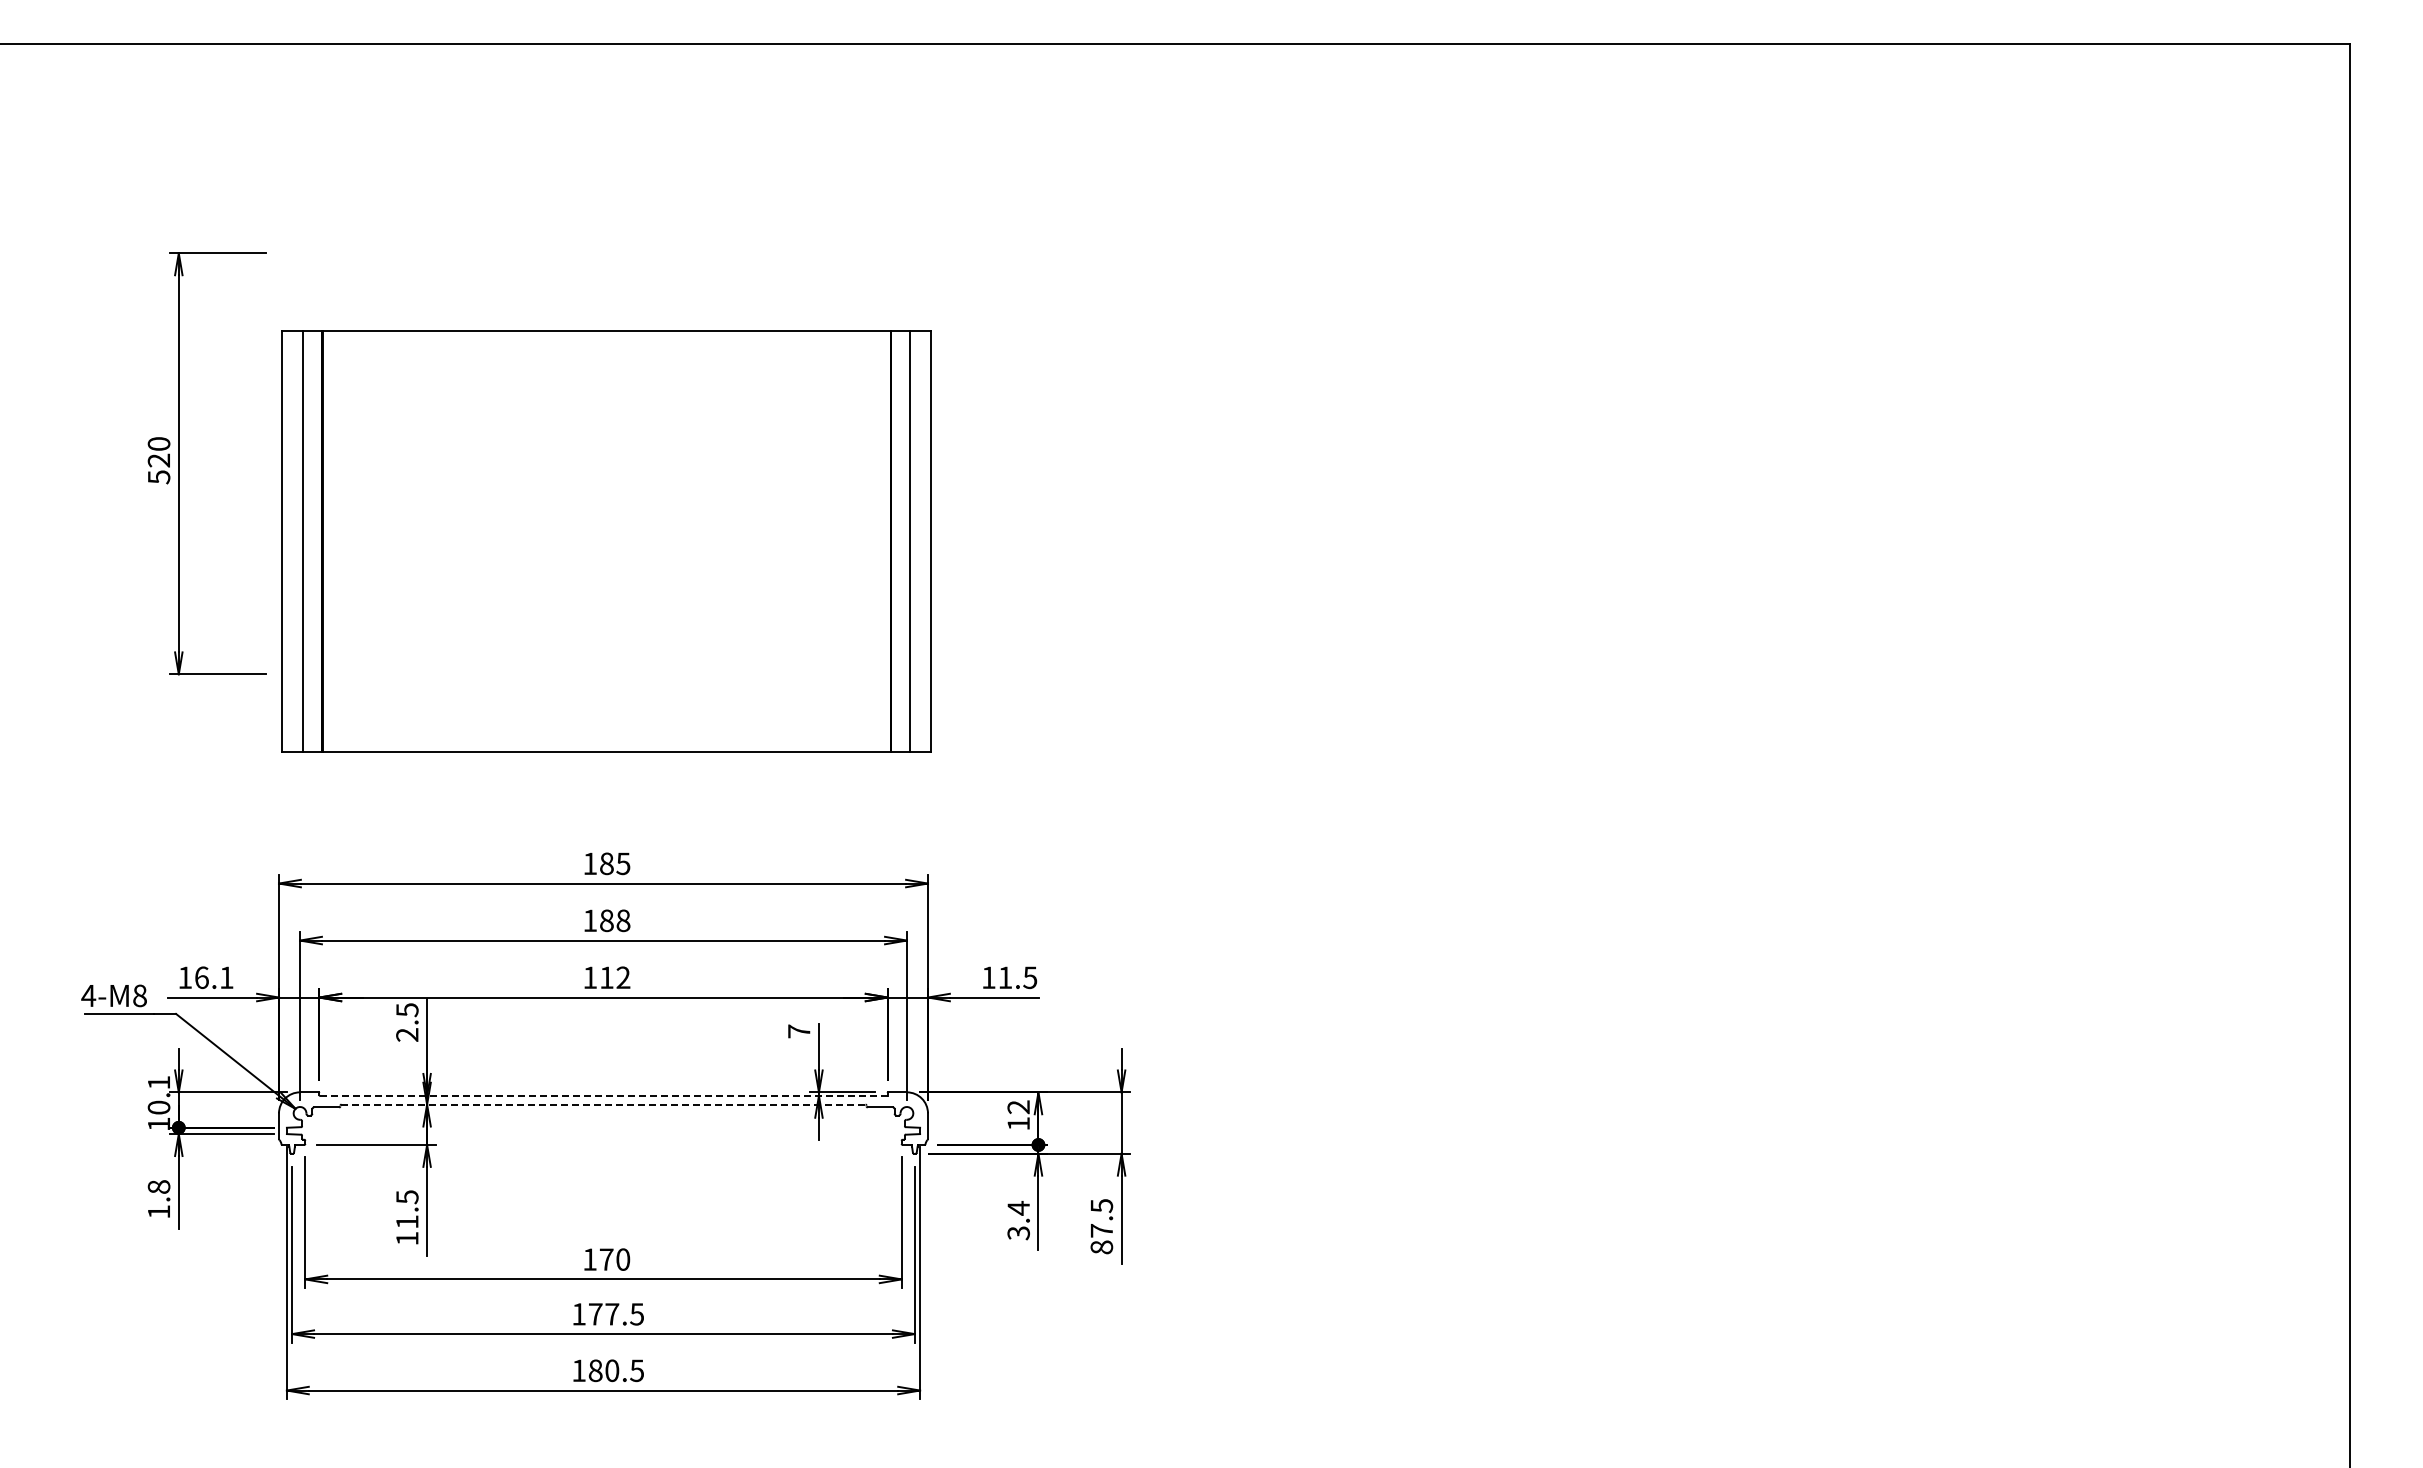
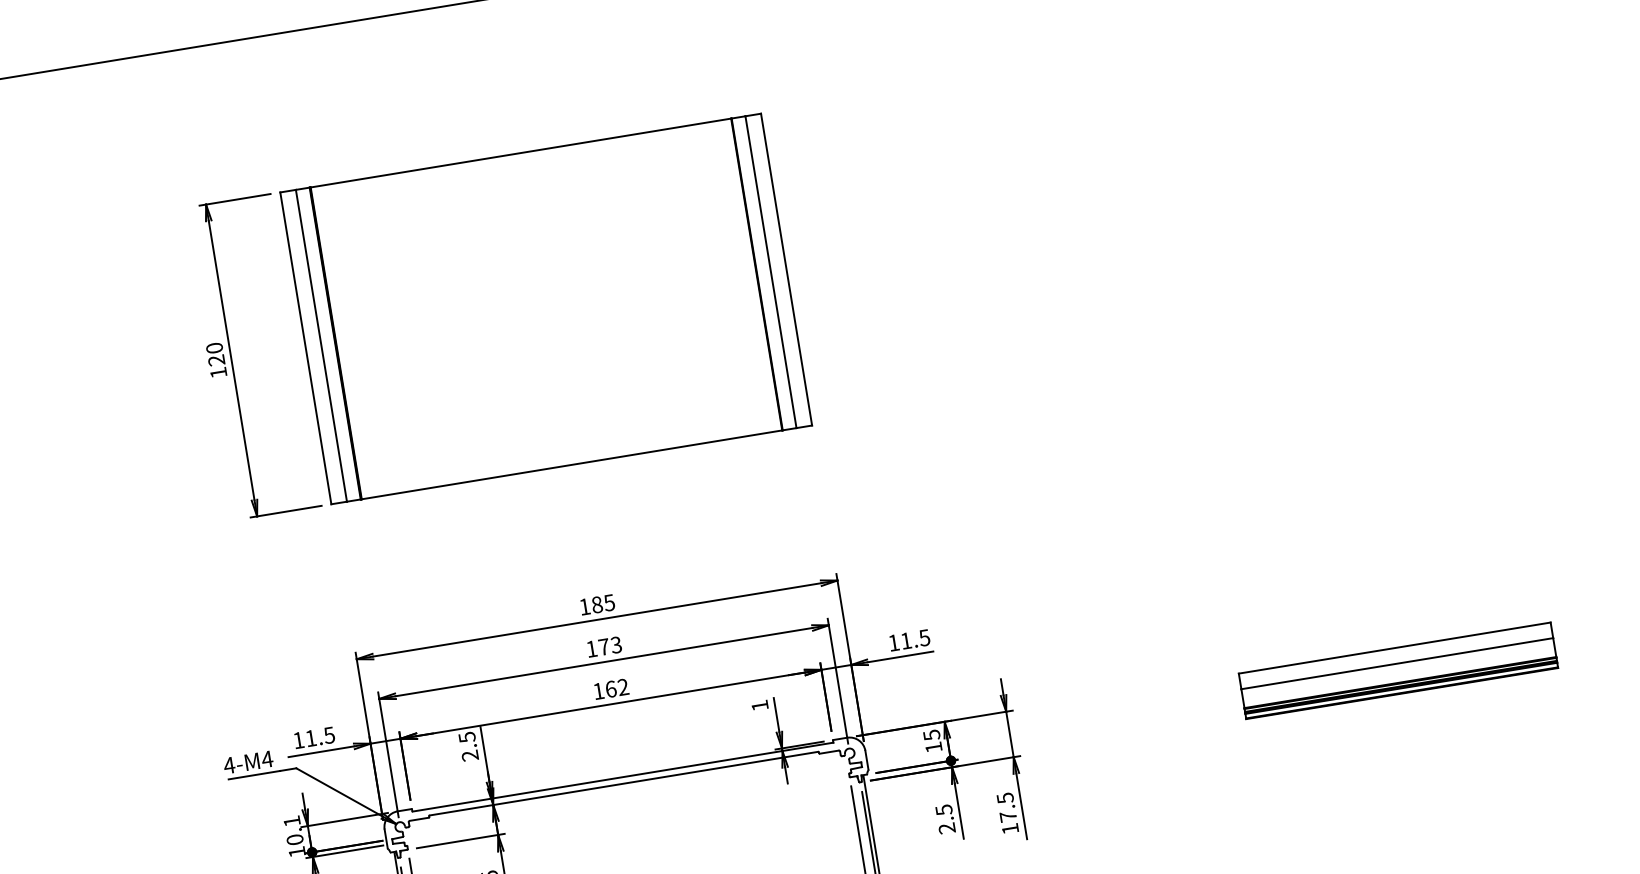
text: (159, 477) -> (218, 372), 520 -> 120
part: (606, 541) -> (546, 308), moved
text: (615, 920) -> (610, 645), 188 -> 173
text: (214, 977) -> (320, 736), 16.1 -> 11.5
text: (606, 977) -> (610, 689), 112 -> 162
text: (139, 995) -> (267, 759), 4-M8 -> 4-M4
text: (799, 1031) -> (760, 705), 7 -> 1
line: (603, 1095) -> (622, 776), dashed -> solid
line: (604, 1104) -> (624, 783), dashed -> solid
text: (1018, 1107) -> (931, 735), 12 -> 15
part: (1646, 1122) -> (1398, 670), added
text: (1018, 1220) -> (945, 819), 3.4 -> 2.5
text: (1101, 1247) -> (1010, 829), 87.5 -> 17.5

